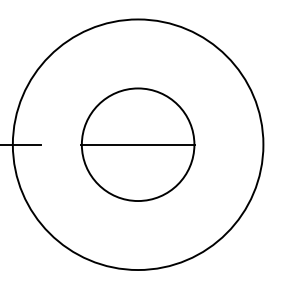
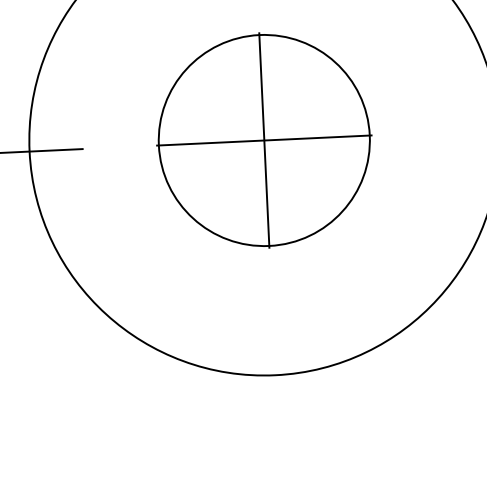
line: (138, 144) -> (264, 140), added

